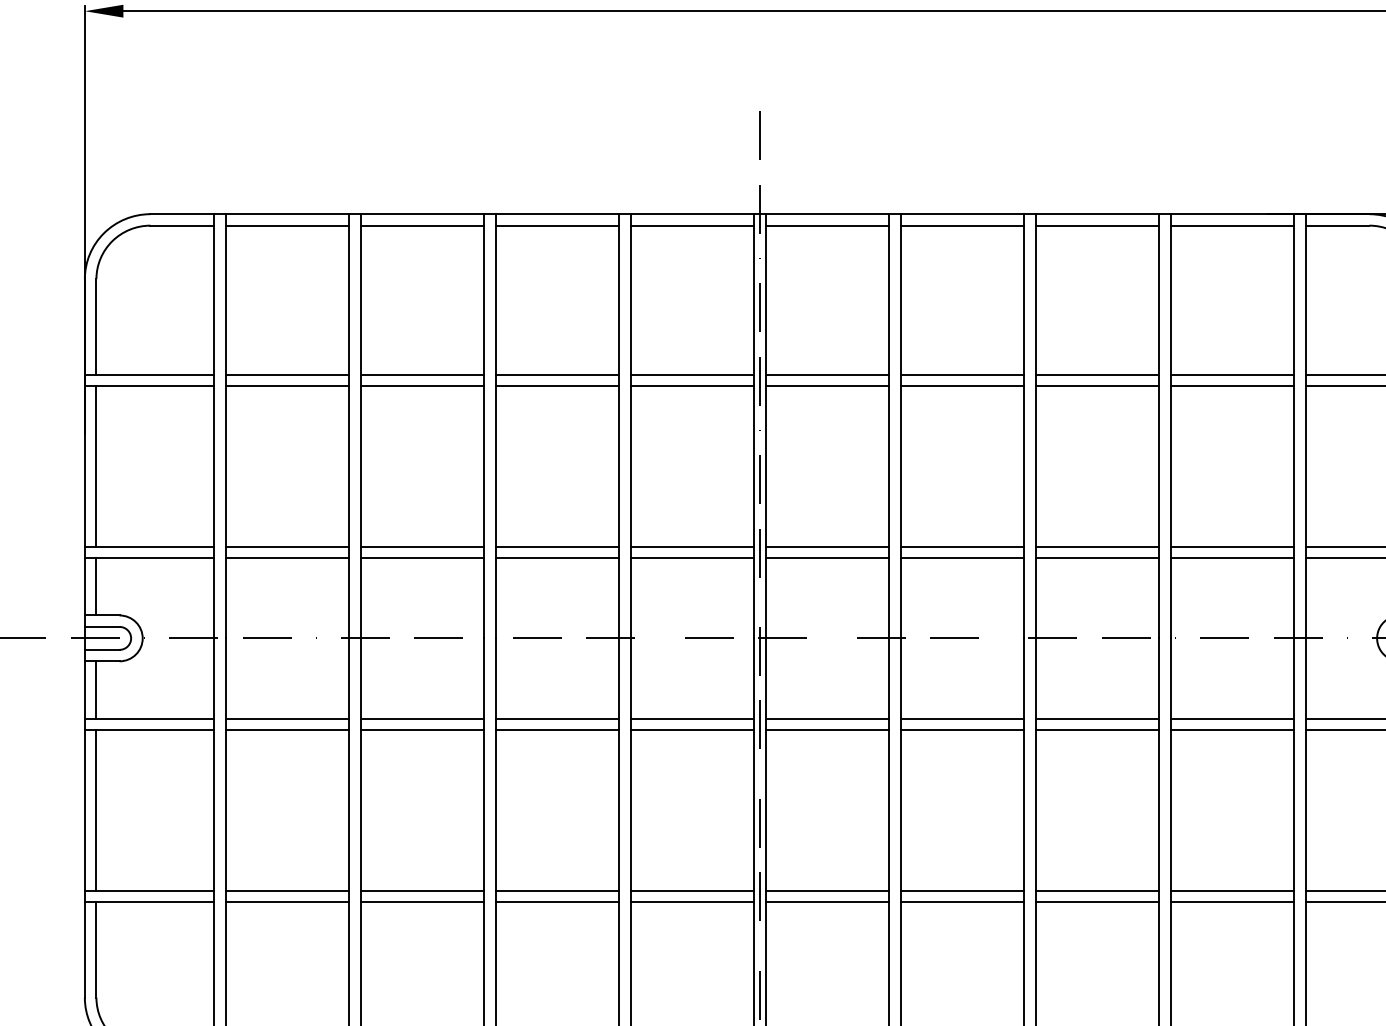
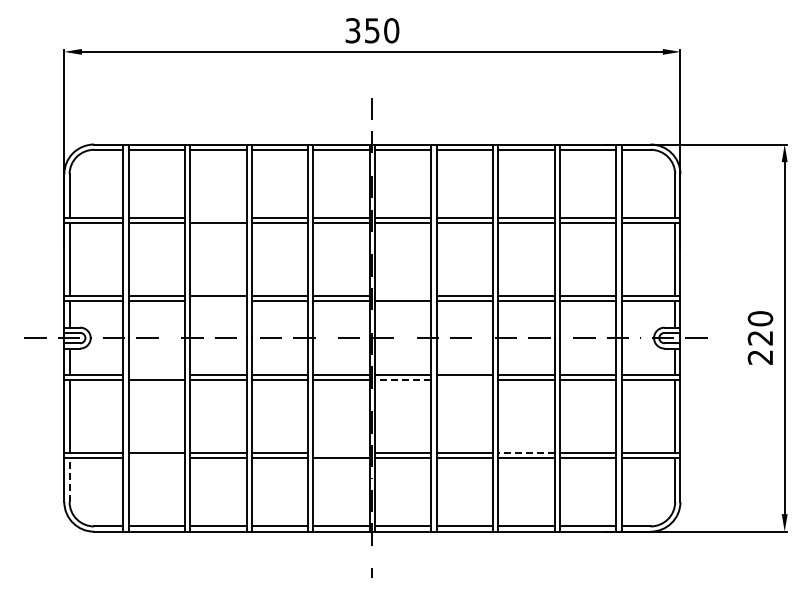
line: (422, 374) -> (218, 217), removed
line: (828, 547) -> (403, 296), removed
line: (422, 558) -> (218, 301), removed
line: (286, 718) -> (156, 374), removed
line: (825, 729) -> (402, 379), solid -> dashed
line: (961, 729) -> (464, 379), removed
line: (692, 891) -> (341, 453), removed
line: (1095, 891) -> (525, 453), solid -> dashed
line: (286, 902) -> (156, 458), removed
line: (96, 950) -> (69, 480), solid -> dashed

